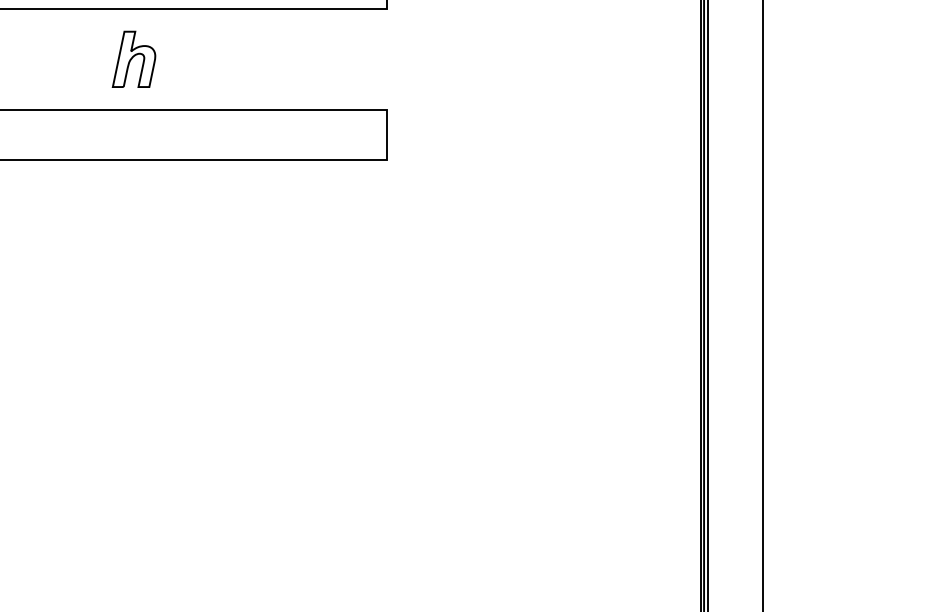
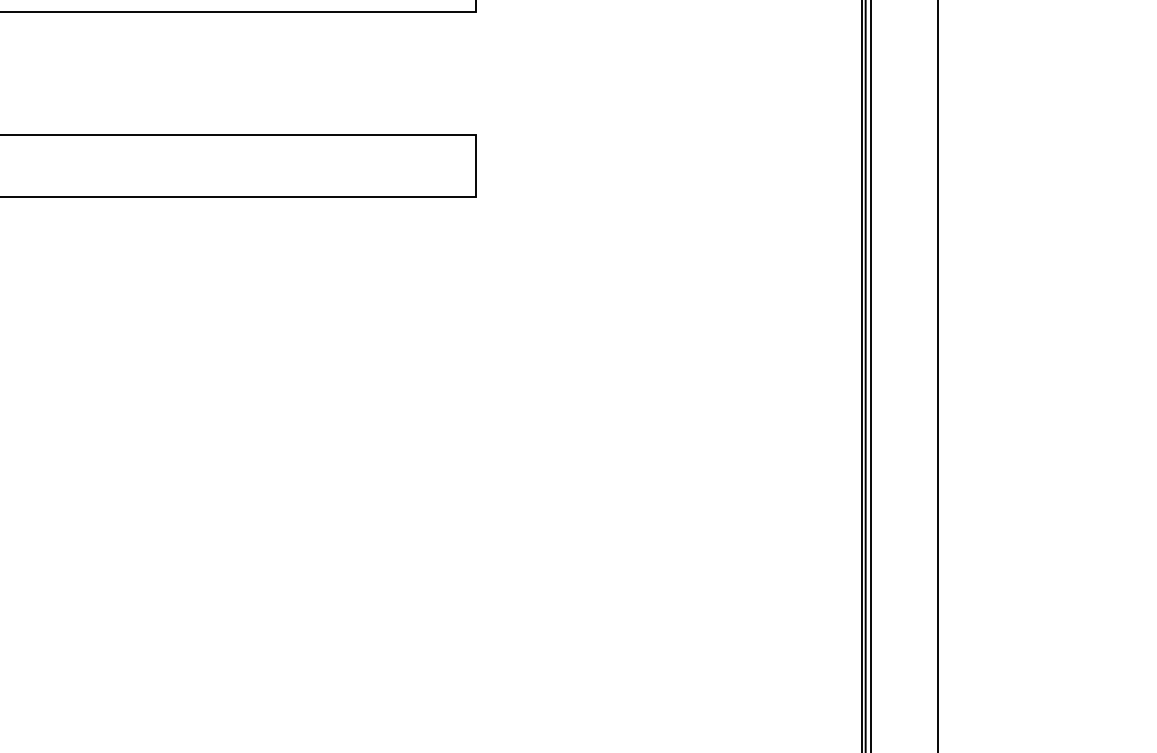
part: (133, 59) -> (164, 73), removed

